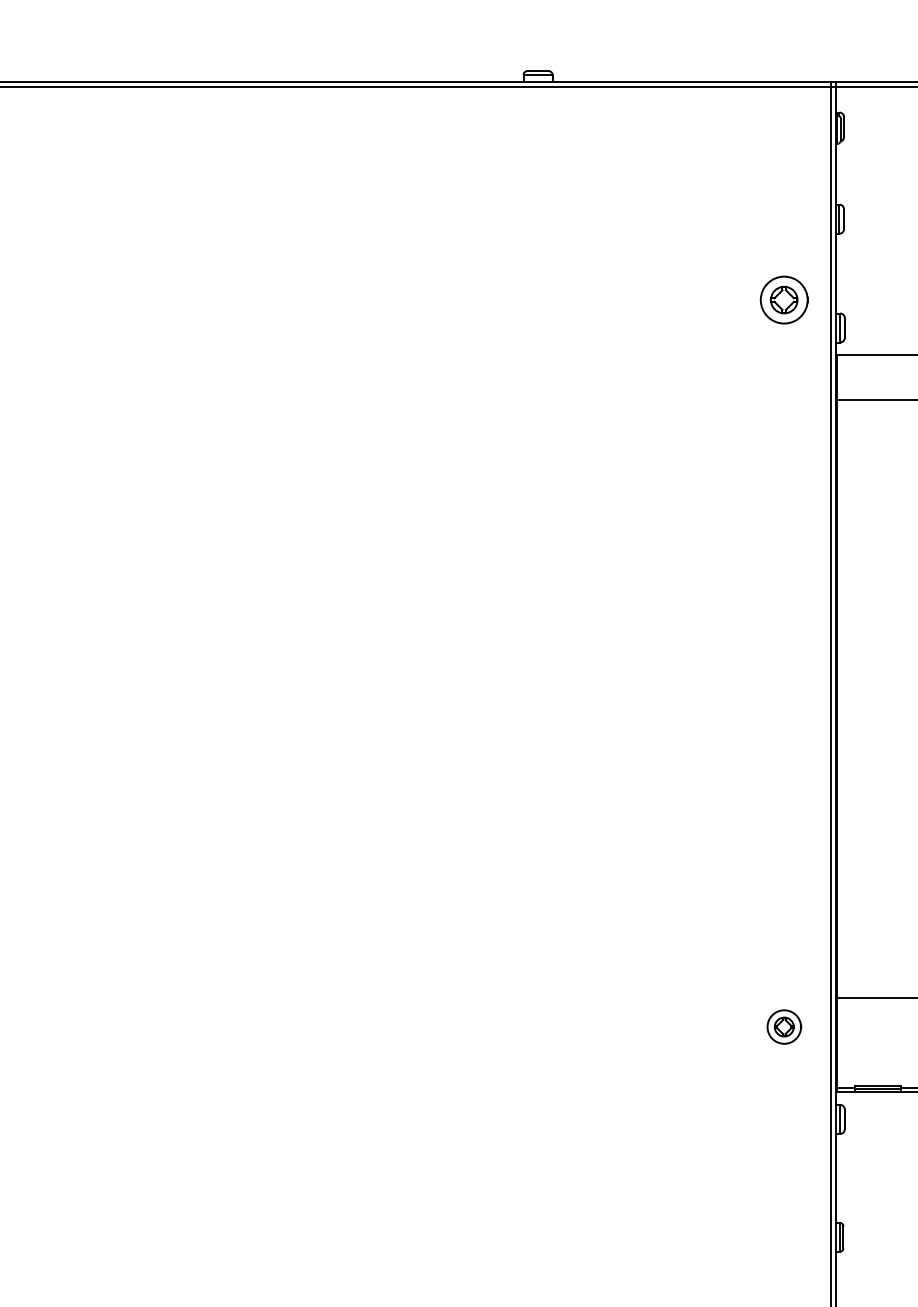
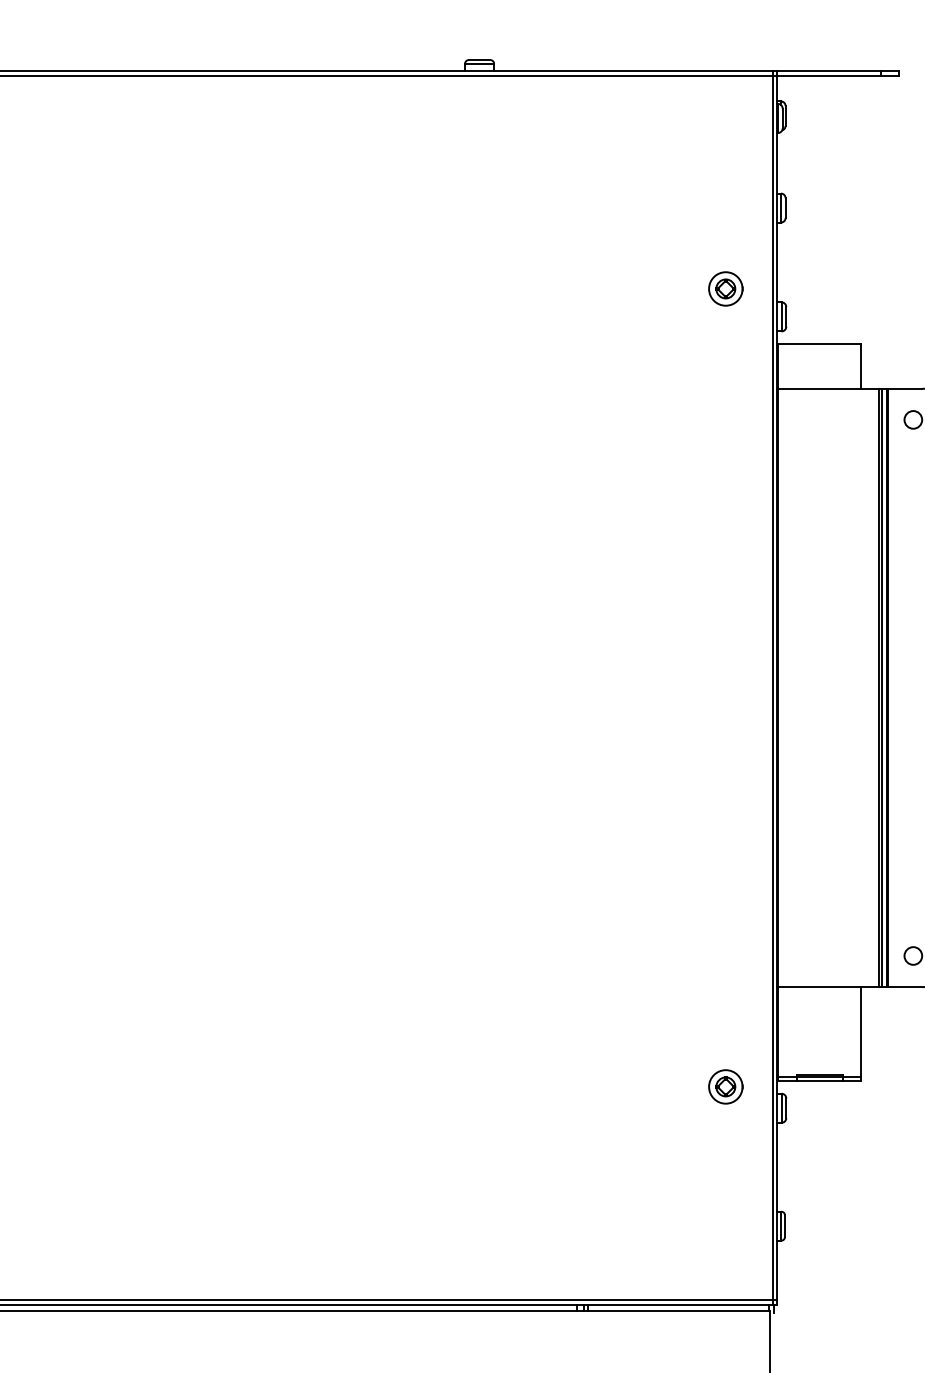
part: (783, 299) -> (725, 288), size x0.71
part: (783, 1026) -> (725, 1086), moved

